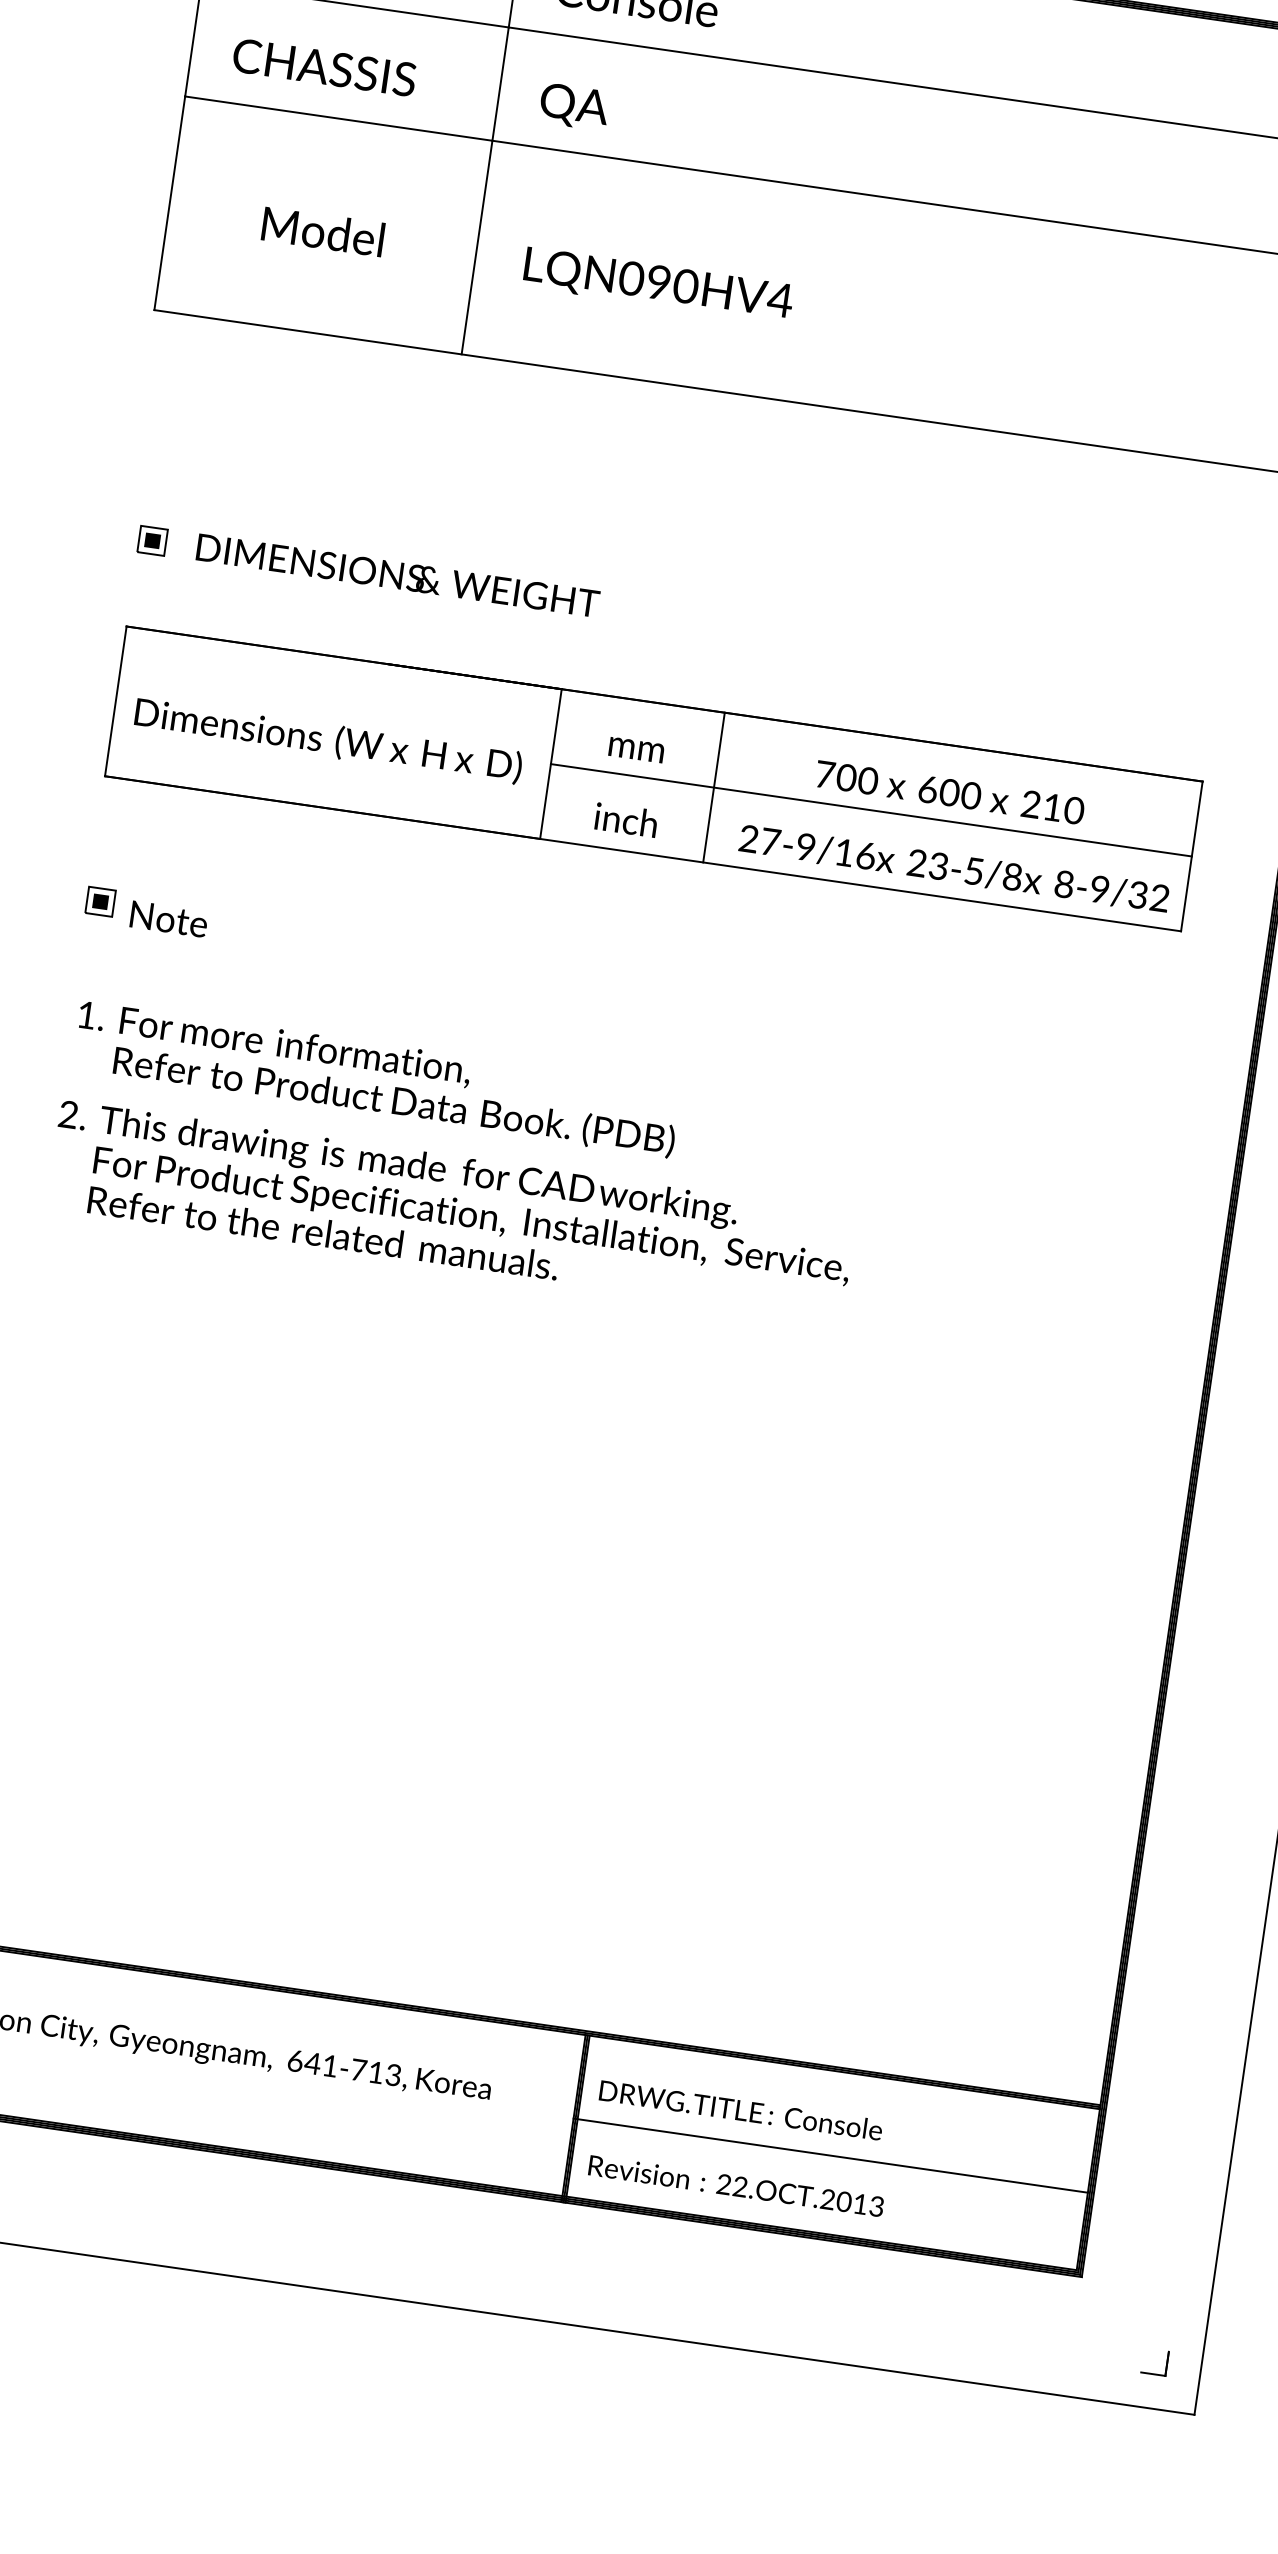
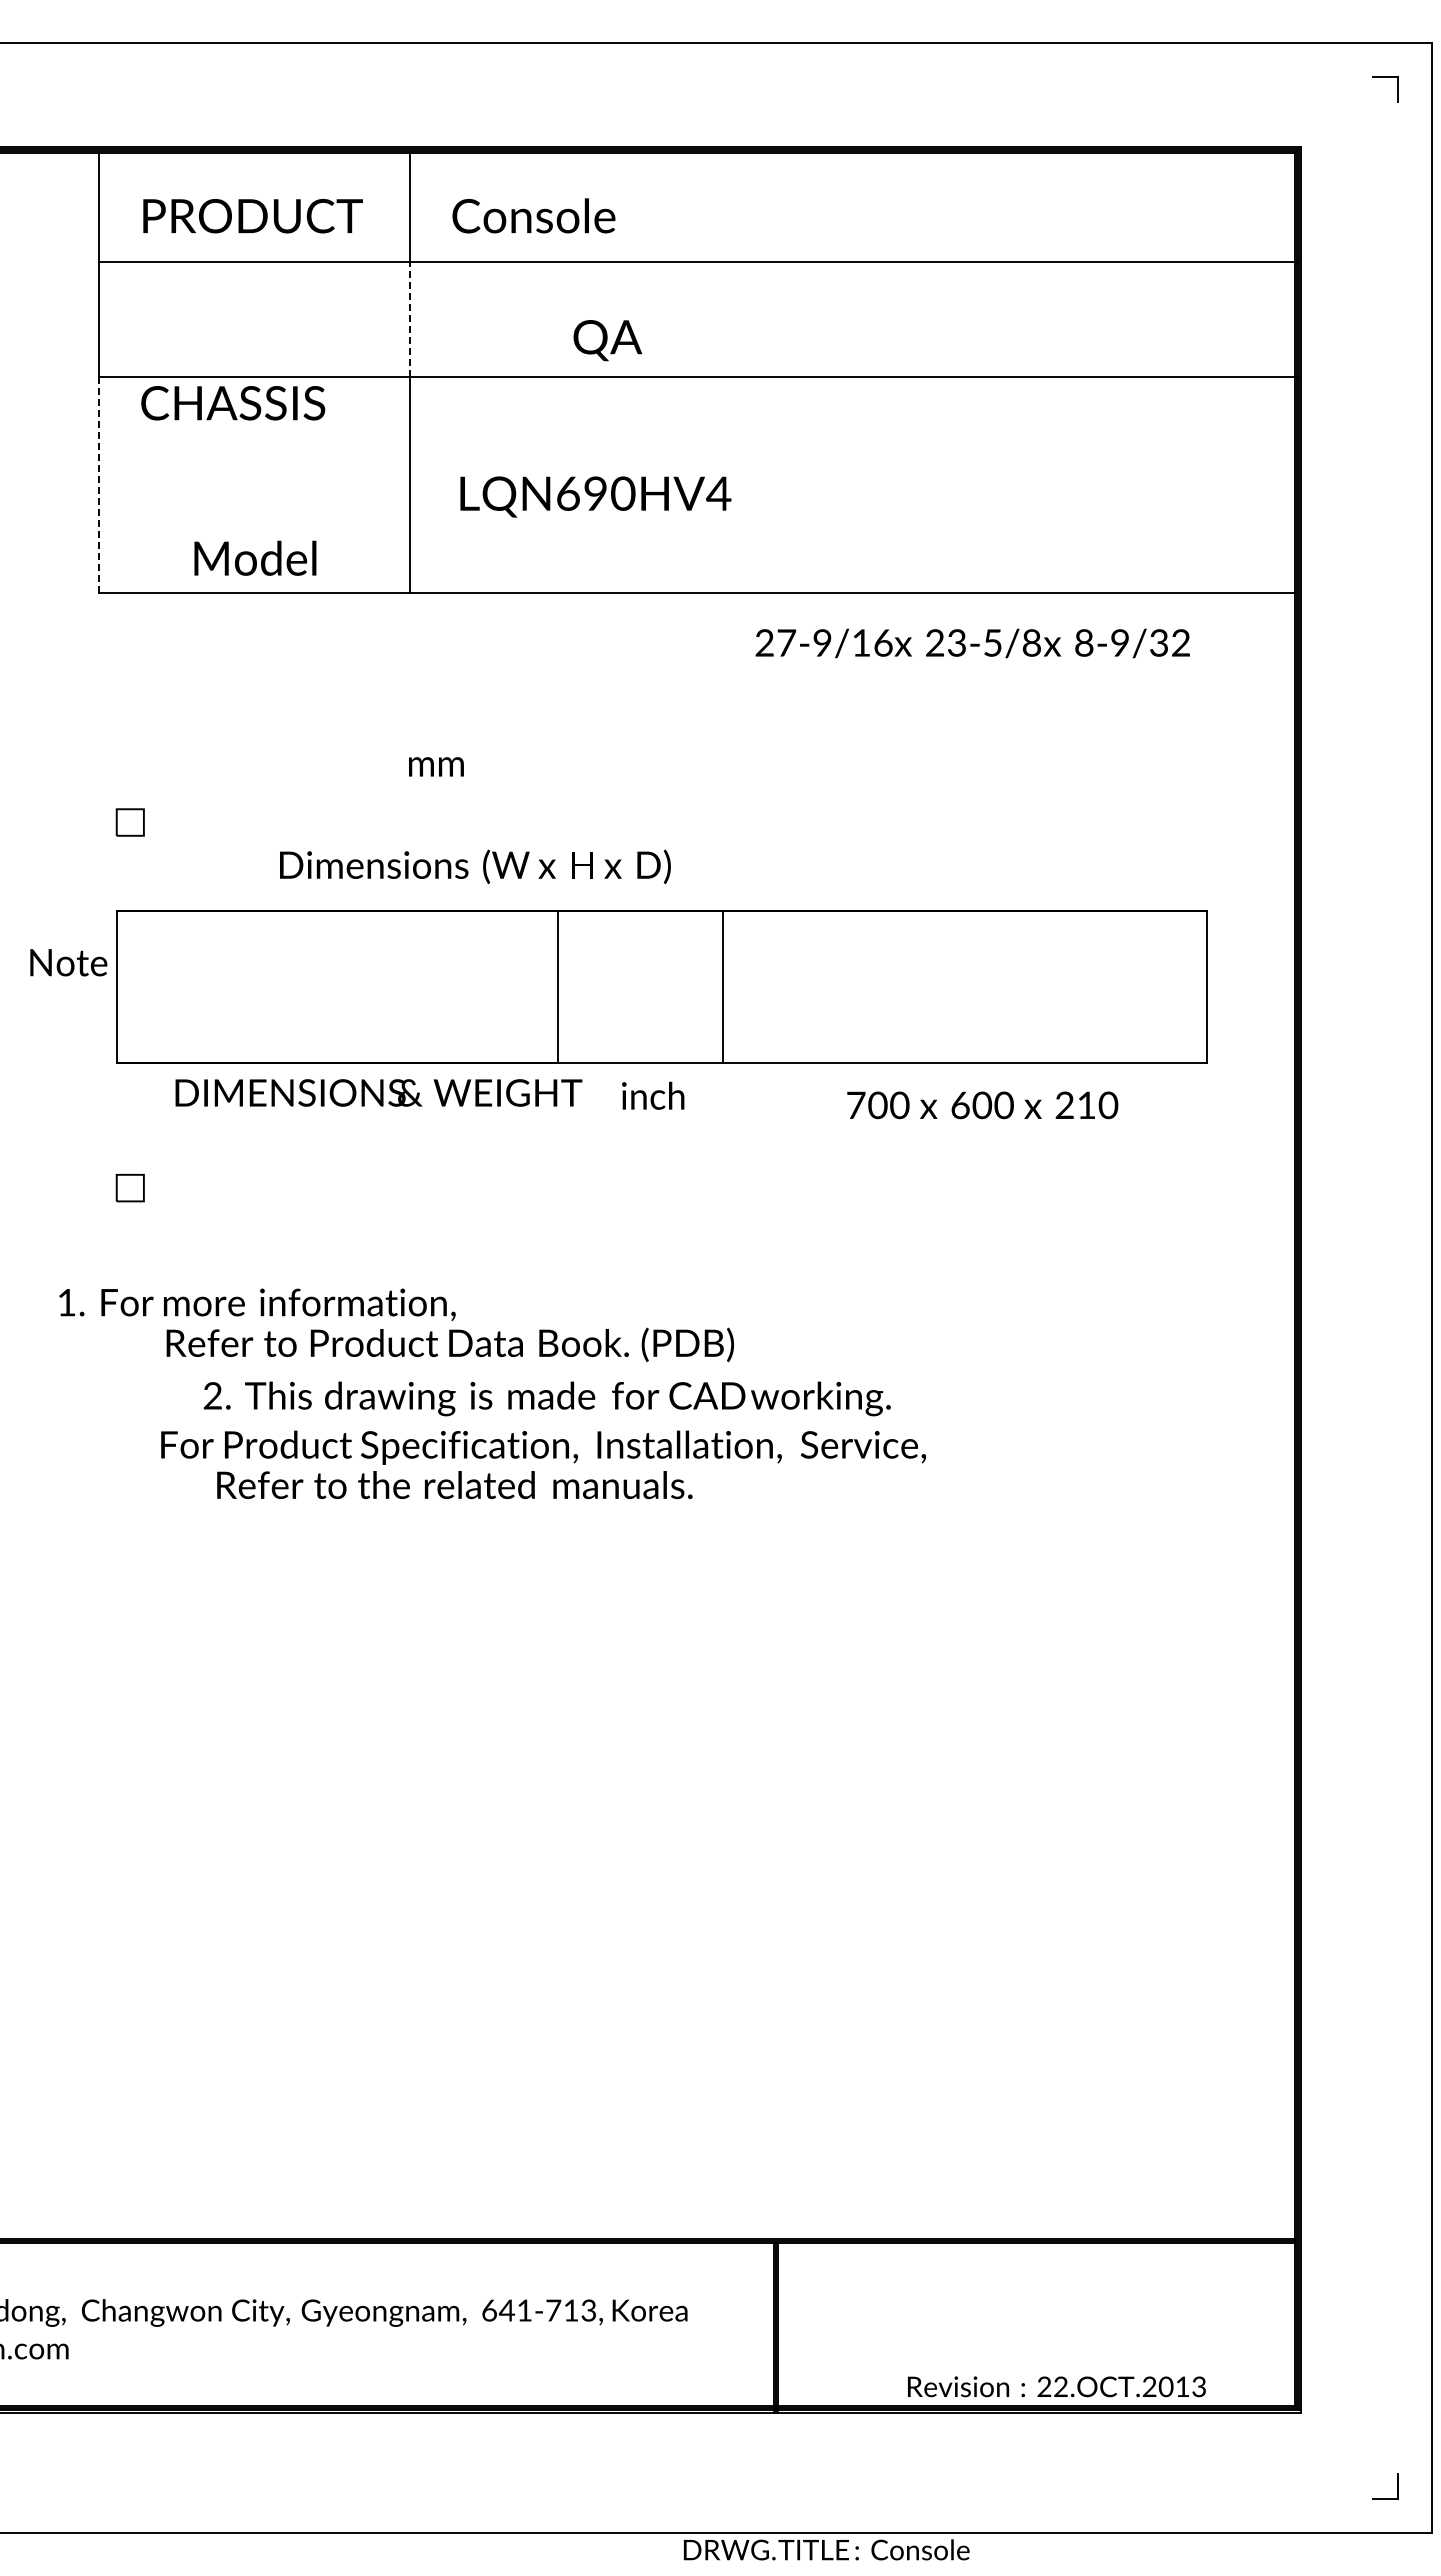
text: (324, 67) -> (233, 403), moved
line: (500, 83) -> (410, 318), solid -> dashed
text: (574, 106) -> (607, 340), moved
line: (170, 203) -> (99, 485), solid -> dashed
text: (323, 230) -> (255, 557), moved
text: (631, 278) -> (568, 493), LQN090HV4 -> LQN690HV4
fill: (152, 540) -> (130, 822), removed
text: (397, 575) -> (378, 1092), moved
text: (328, 740) -> (475, 866), moved
text: (636, 749) -> (436, 766), moved
text: (949, 792) -> (982, 1105), moved
line: (870, 810) -> (881, 987), removed
text: (626, 819) -> (653, 1095), moved
text: (954, 868) -> (972, 643), moved
fill: (100, 901) -> (130, 1187), removed
text: (168, 919) -> (68, 962), moved
text: (274, 1044) -> (257, 1304), moved
text: (397, 1164) -> (546, 1398), moved
text: (323, 1233) -> (454, 1485), moved
text: (740, 2110) -> (826, 2549), moved
line: (830, 2155) -> (1033, 2327), removed
text: (736, 2185) -> (1056, 2386), moved

